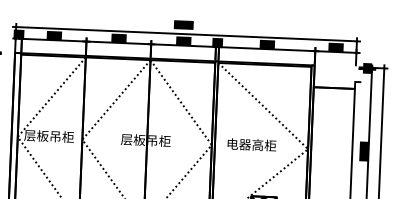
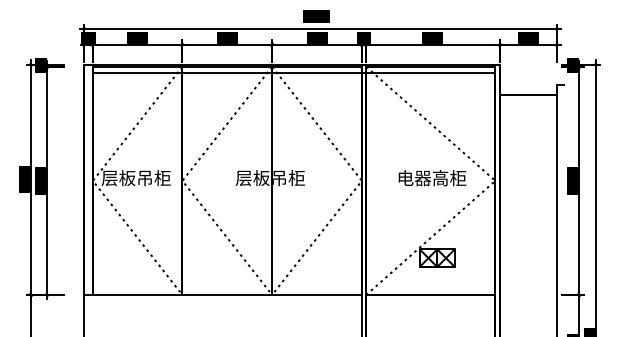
line: (165, 65) -> (293, 73), added
text: (251, 145) -> (432, 178), moved

